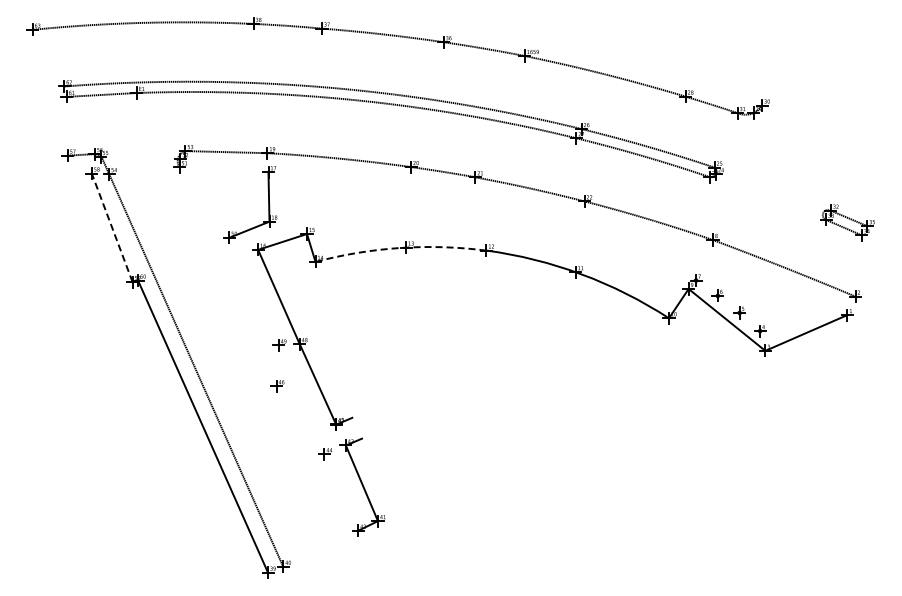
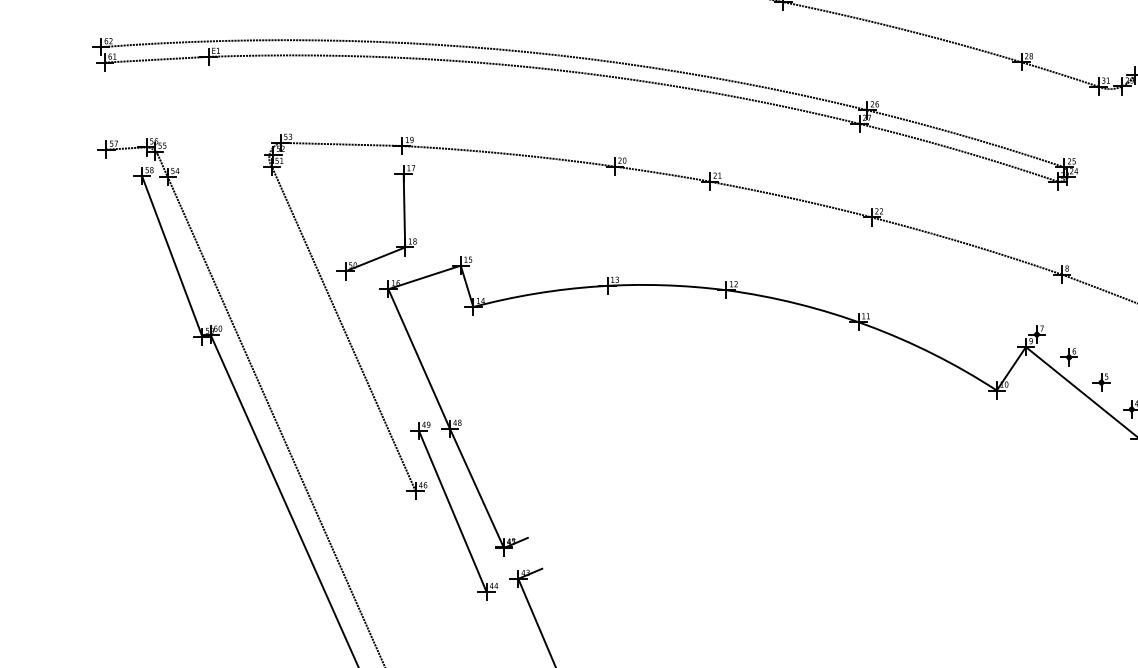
line: (112, 227) -> (172, 256), dashed -> solid
arc: (400, 247) -> (599, 285), dashed -> solid
line: (227, 276) -> (342, 328), added
line: (301, 399) -> (452, 510), added

